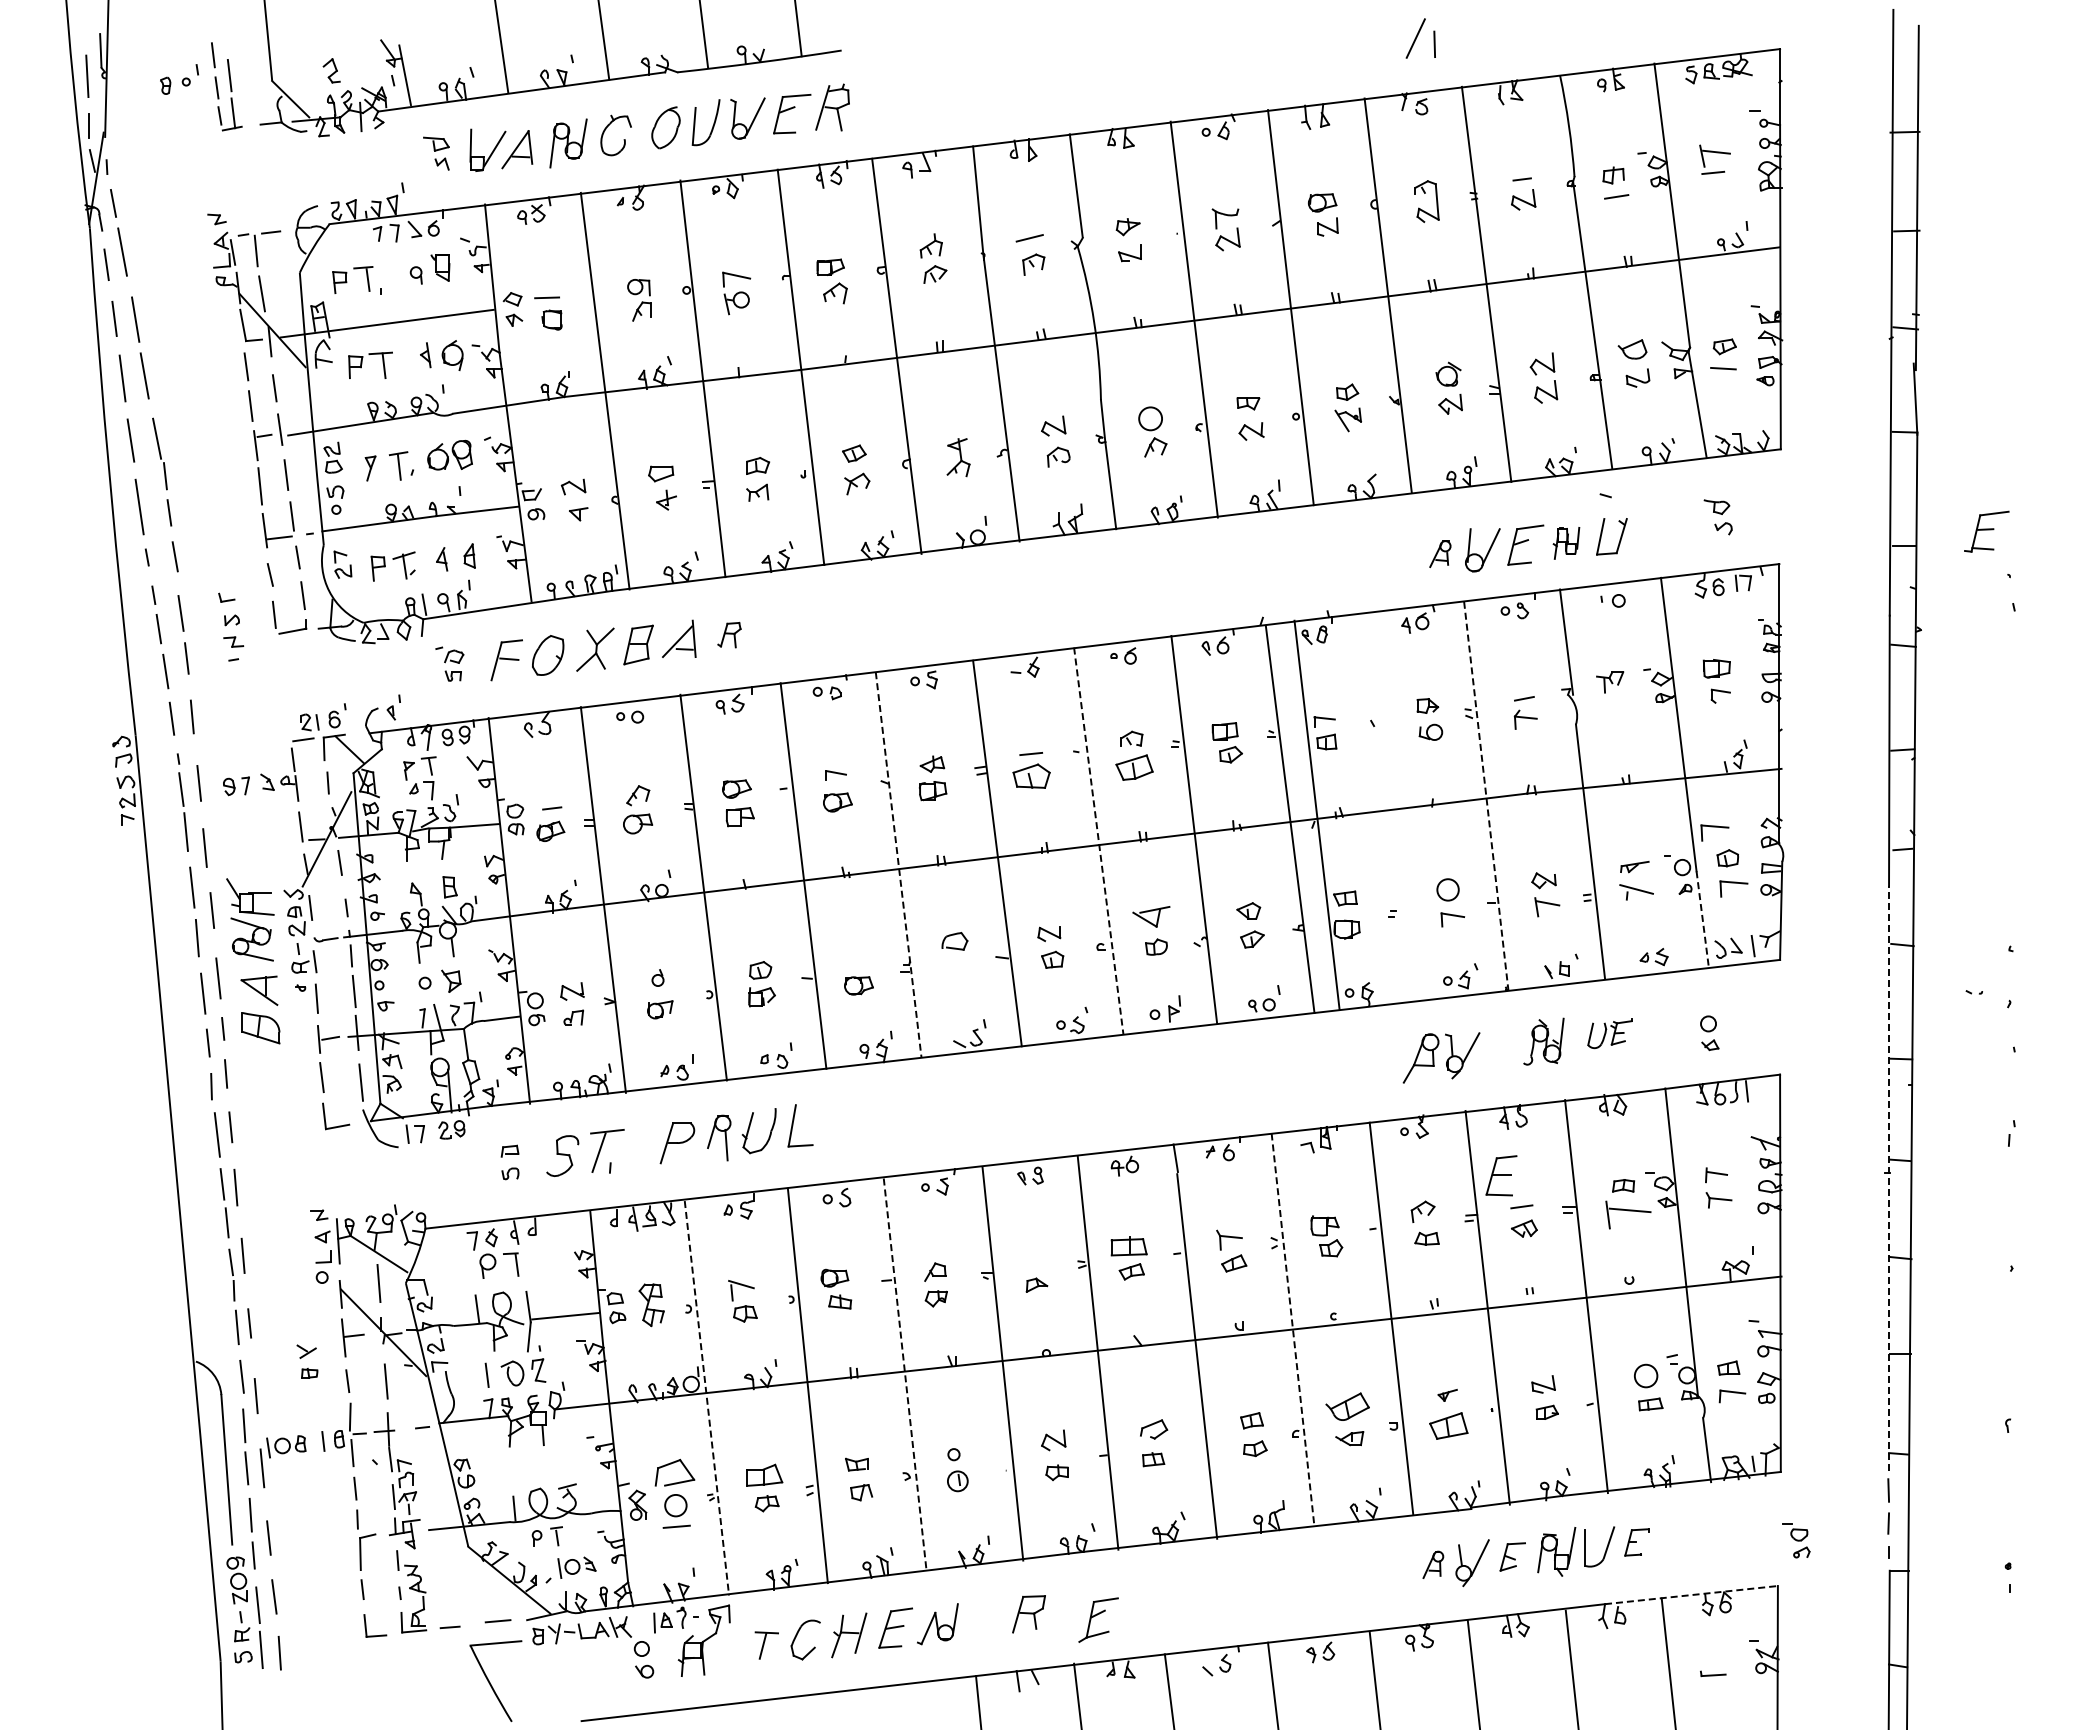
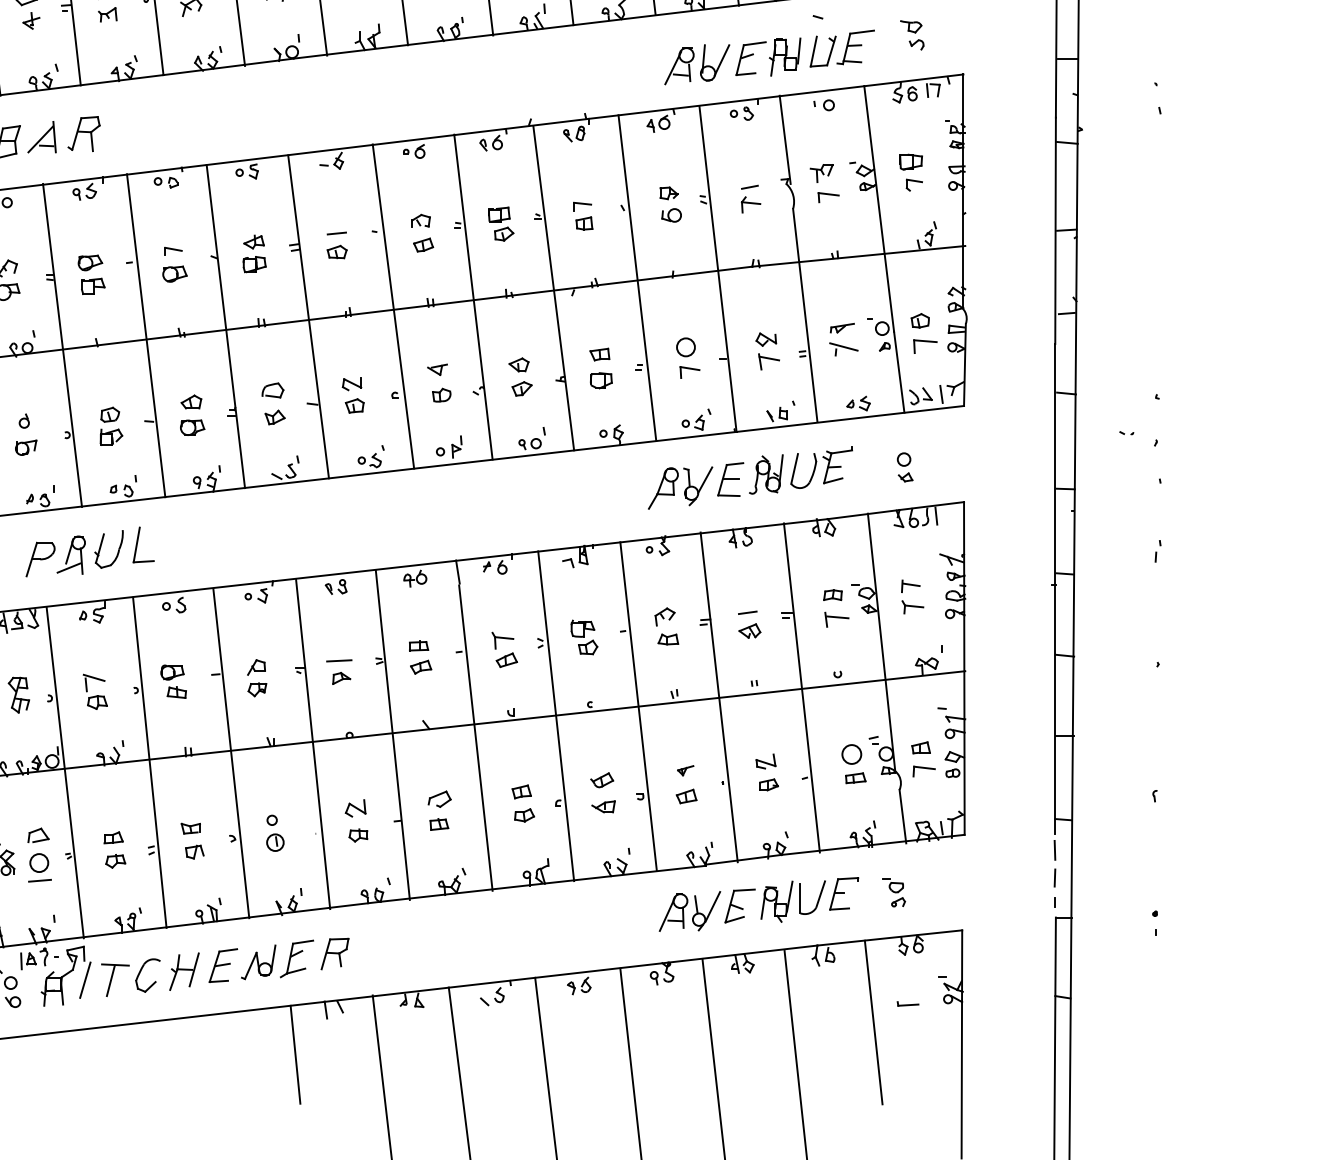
part: (1986, 531) -> (855, 47), moved
part: (1566, 543) -> (785, 57), size x1.43
part: (1440, 553) -> (679, 65), size x1.67
part: (729, 634) -> (84, 133), size x1.67
part: (1618, 710) -> (828, 197), added
part: (1134, 767) -> (423, 244), size x0.62
part: (1031, 775) -> (337, 251), size x0.62
line: (1486, 796) -> (718, 269), dashed -> solid
line: (1316, 814) -> (636, 277), moved
part: (1714, 832) -> (909, 299), removed
line: (1098, 841) -> (393, 306), dashed -> solid
line: (898, 865) -> (225, 326), dashed -> solid
part: (1151, 916) -> (437, 369), size x0.62
line: (1702, 919) -> (899, 372), dashed -> solid
part: (857, 954) -> (191, 401), added
part: (957, 973) -> (275, 417), added
part: (1609, 1033) -> (821, 467), size x1.67
line: (710, 1153) -> (68, 568), added
part: (1501, 1175) -> (730, 479), moved
line: (1889, 1177) -> (1055, 588), dashed -> solid
part: (1627, 1215) -> (836, 620), size x0.62
part: (1129, 1245) -> (419, 645), size x0.62
line: (1033, 1263) -> (338, 660), added
line: (1293, 1330) -> (556, 716), dashed -> solid
line: (905, 1375) -> (231, 754), dashed -> solid
line: (706, 1398) -> (64, 773), dashed -> solid
part: (1347, 1406) -> (601, 780), size x0.62
part: (1448, 1426) -> (686, 796), size x0.62
part: (674, 1472) -> (38, 835), size x0.62
part: (764, 1475) -> (113, 837), size x0.62
part: (1796, 1540) -> (894, 892), moved
part: (1636, 1542) -> (843, 893), size x1.43
part: (1512, 1556) -> (739, 905), size x1.43
part: (1433, 1564) -> (673, 912), size x1.67
line: (1691, 1595) -> (889, 938), dashed -> solid
part: (1098, 1619) -> (296, 958), moved
line: (730, 1645) -> (85, 980), added
part: (766, 1645) -> (115, 980), size x1.43

